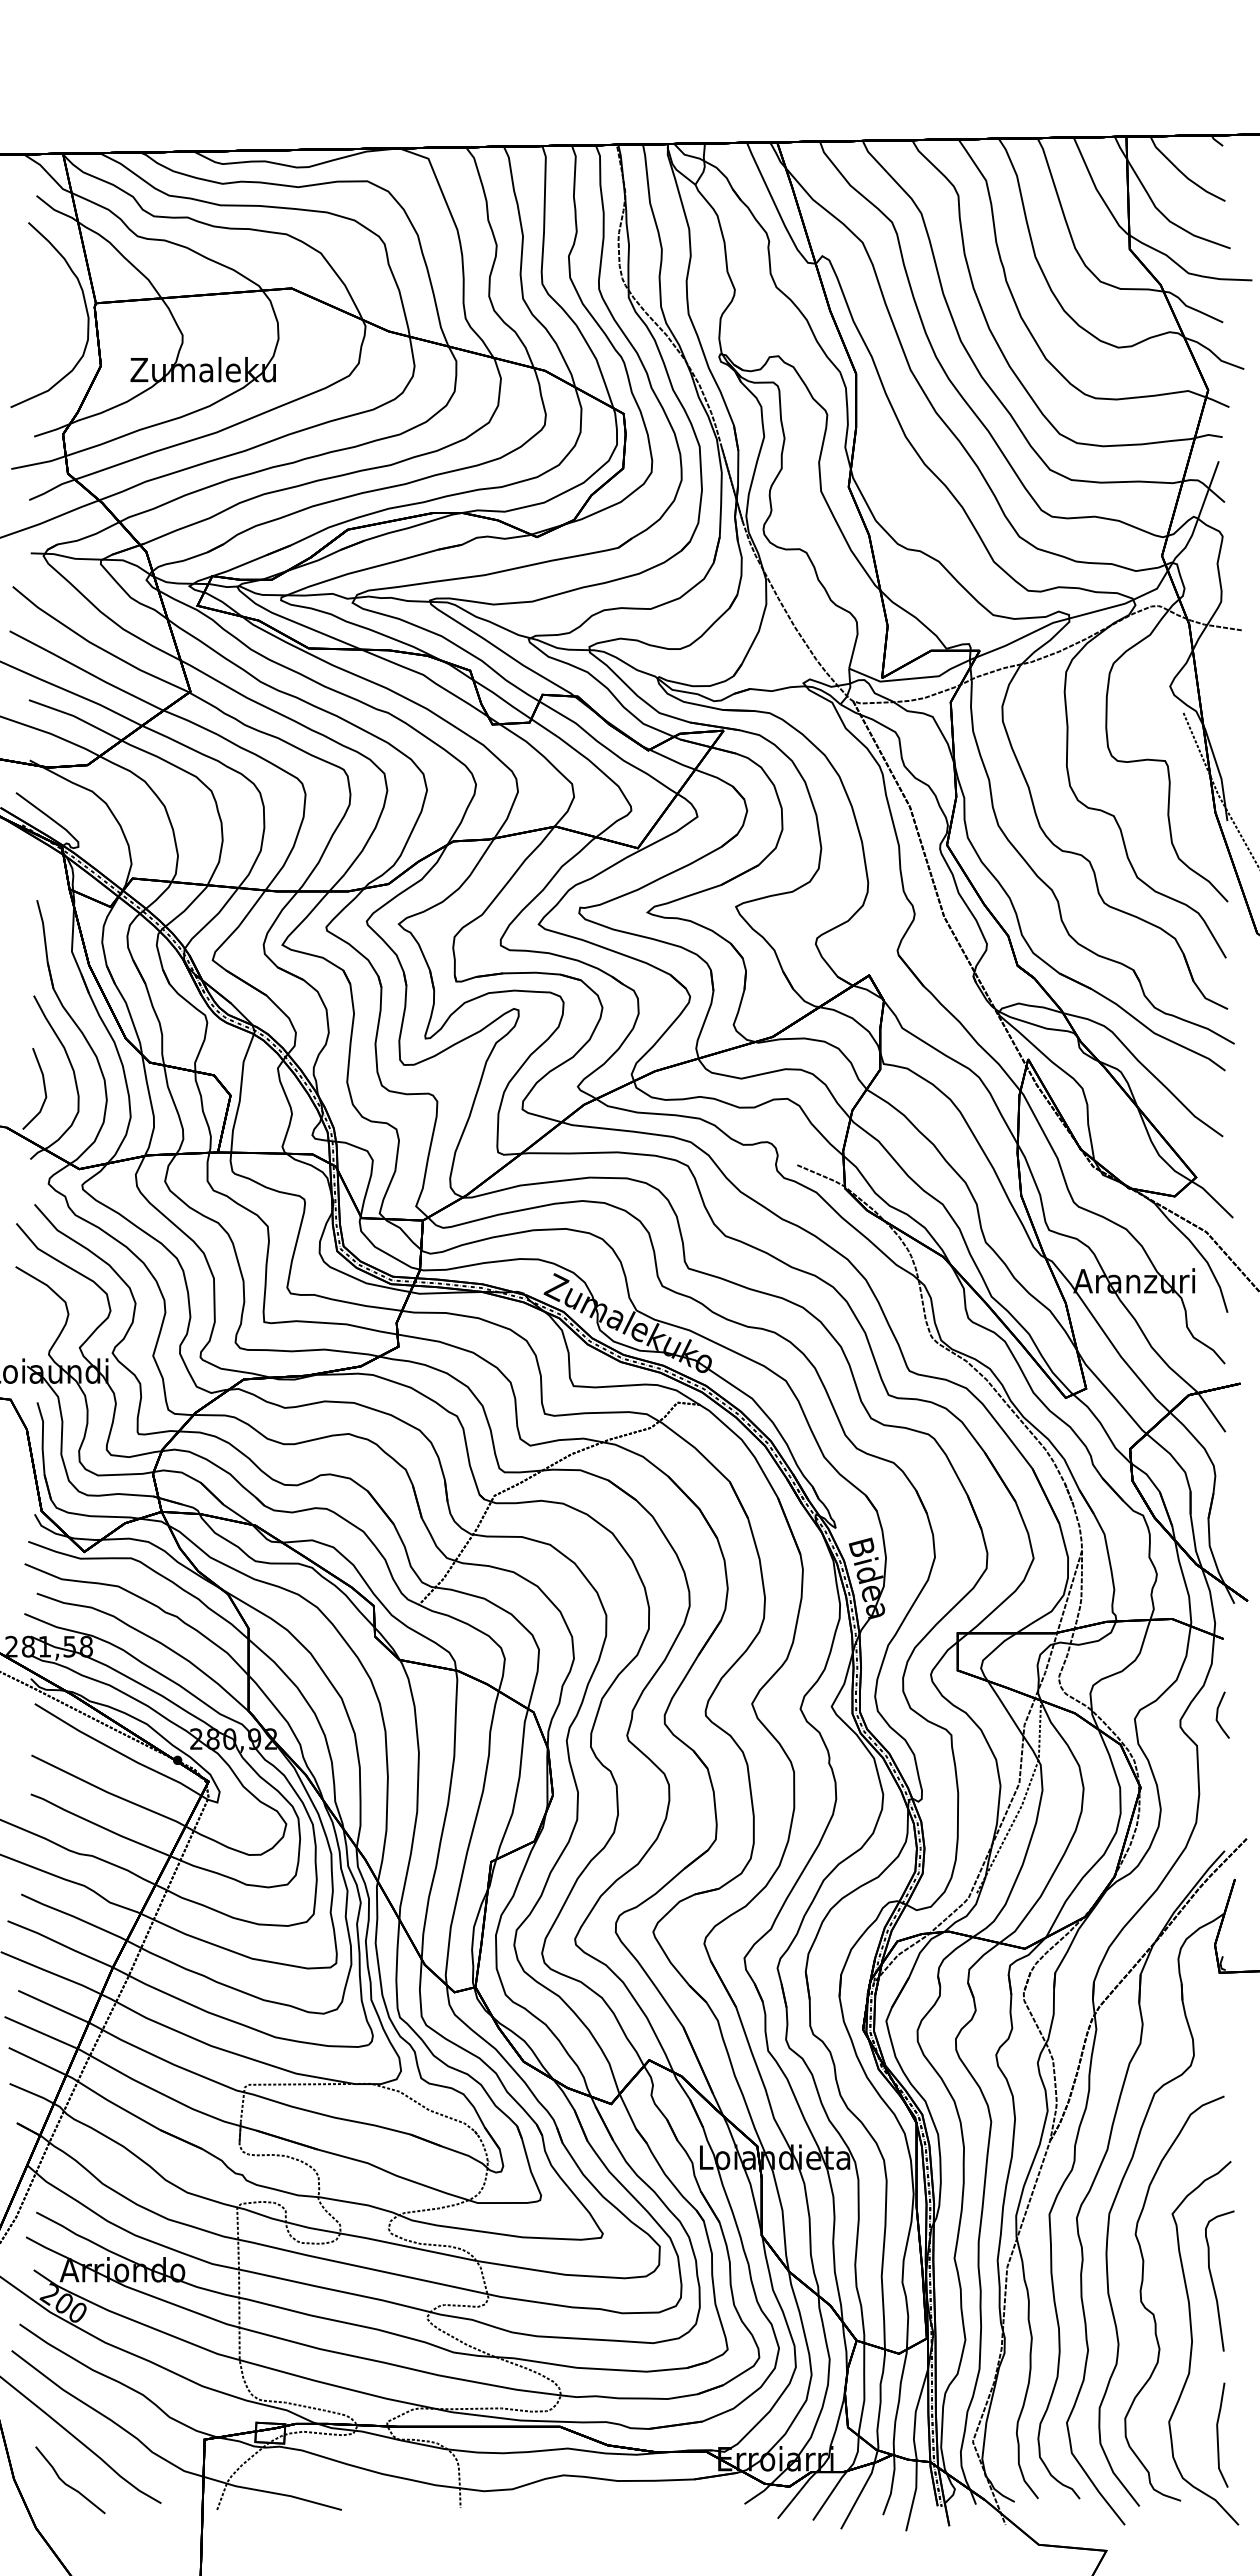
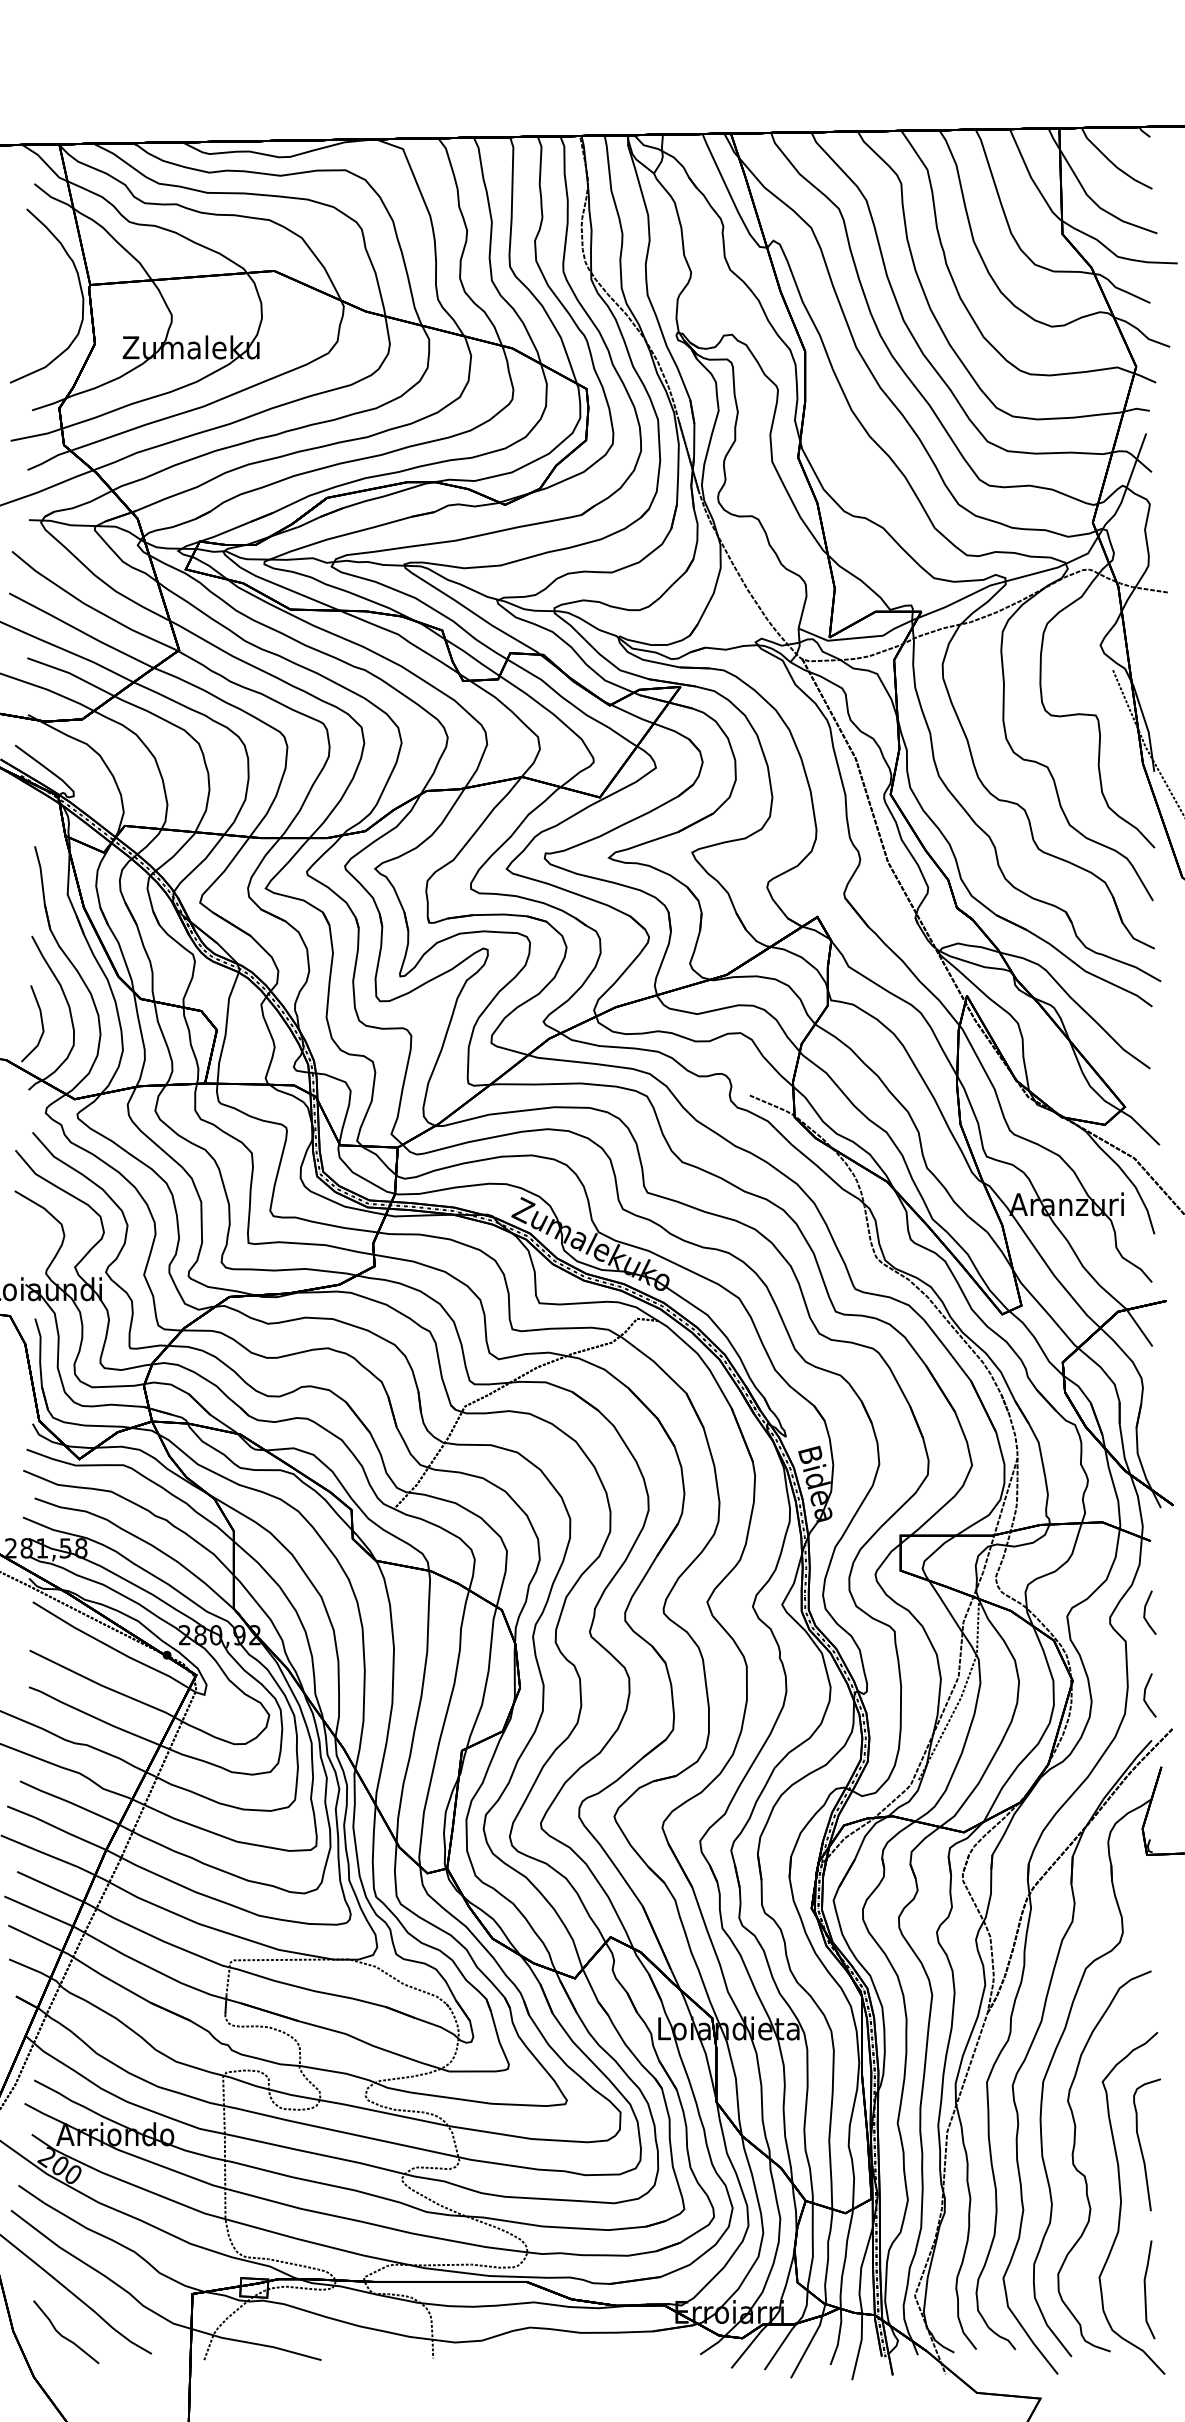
line: (1218, 1801) -> (1145, 1693), added

